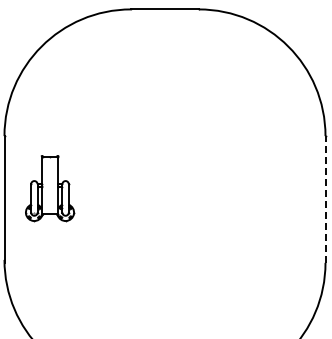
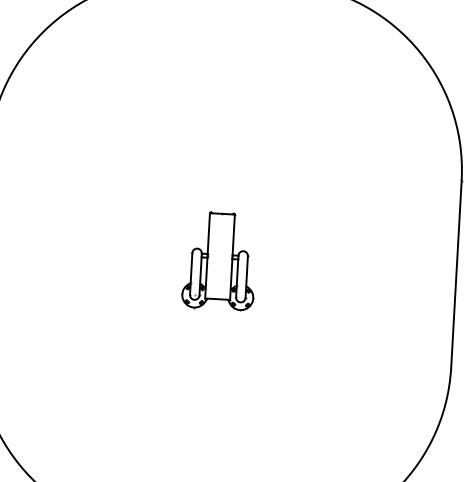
part: (50, 188) -> (220, 260), moved
line: (325, 199) -> (456, 274), dashed -> solid

